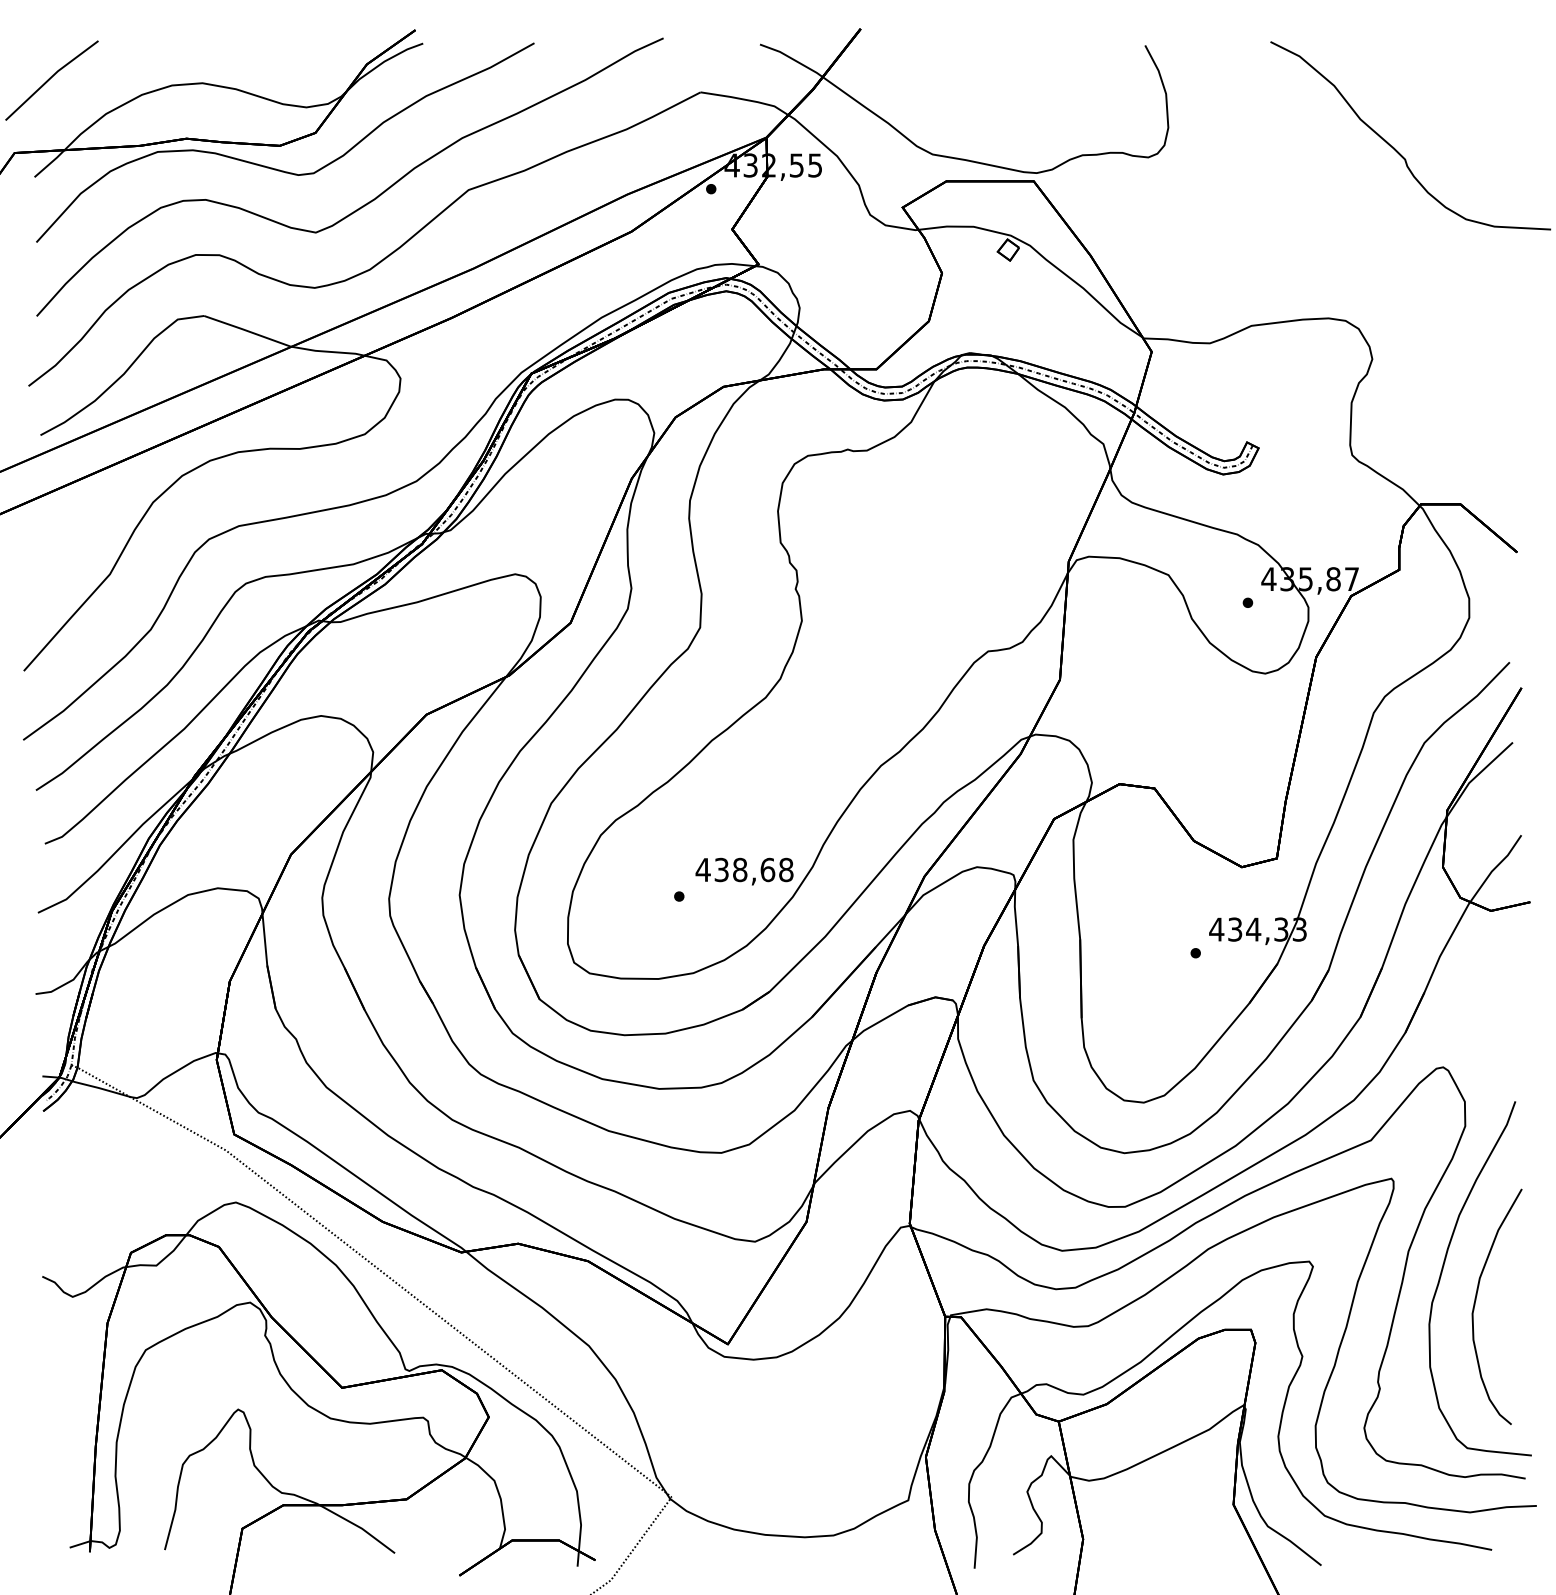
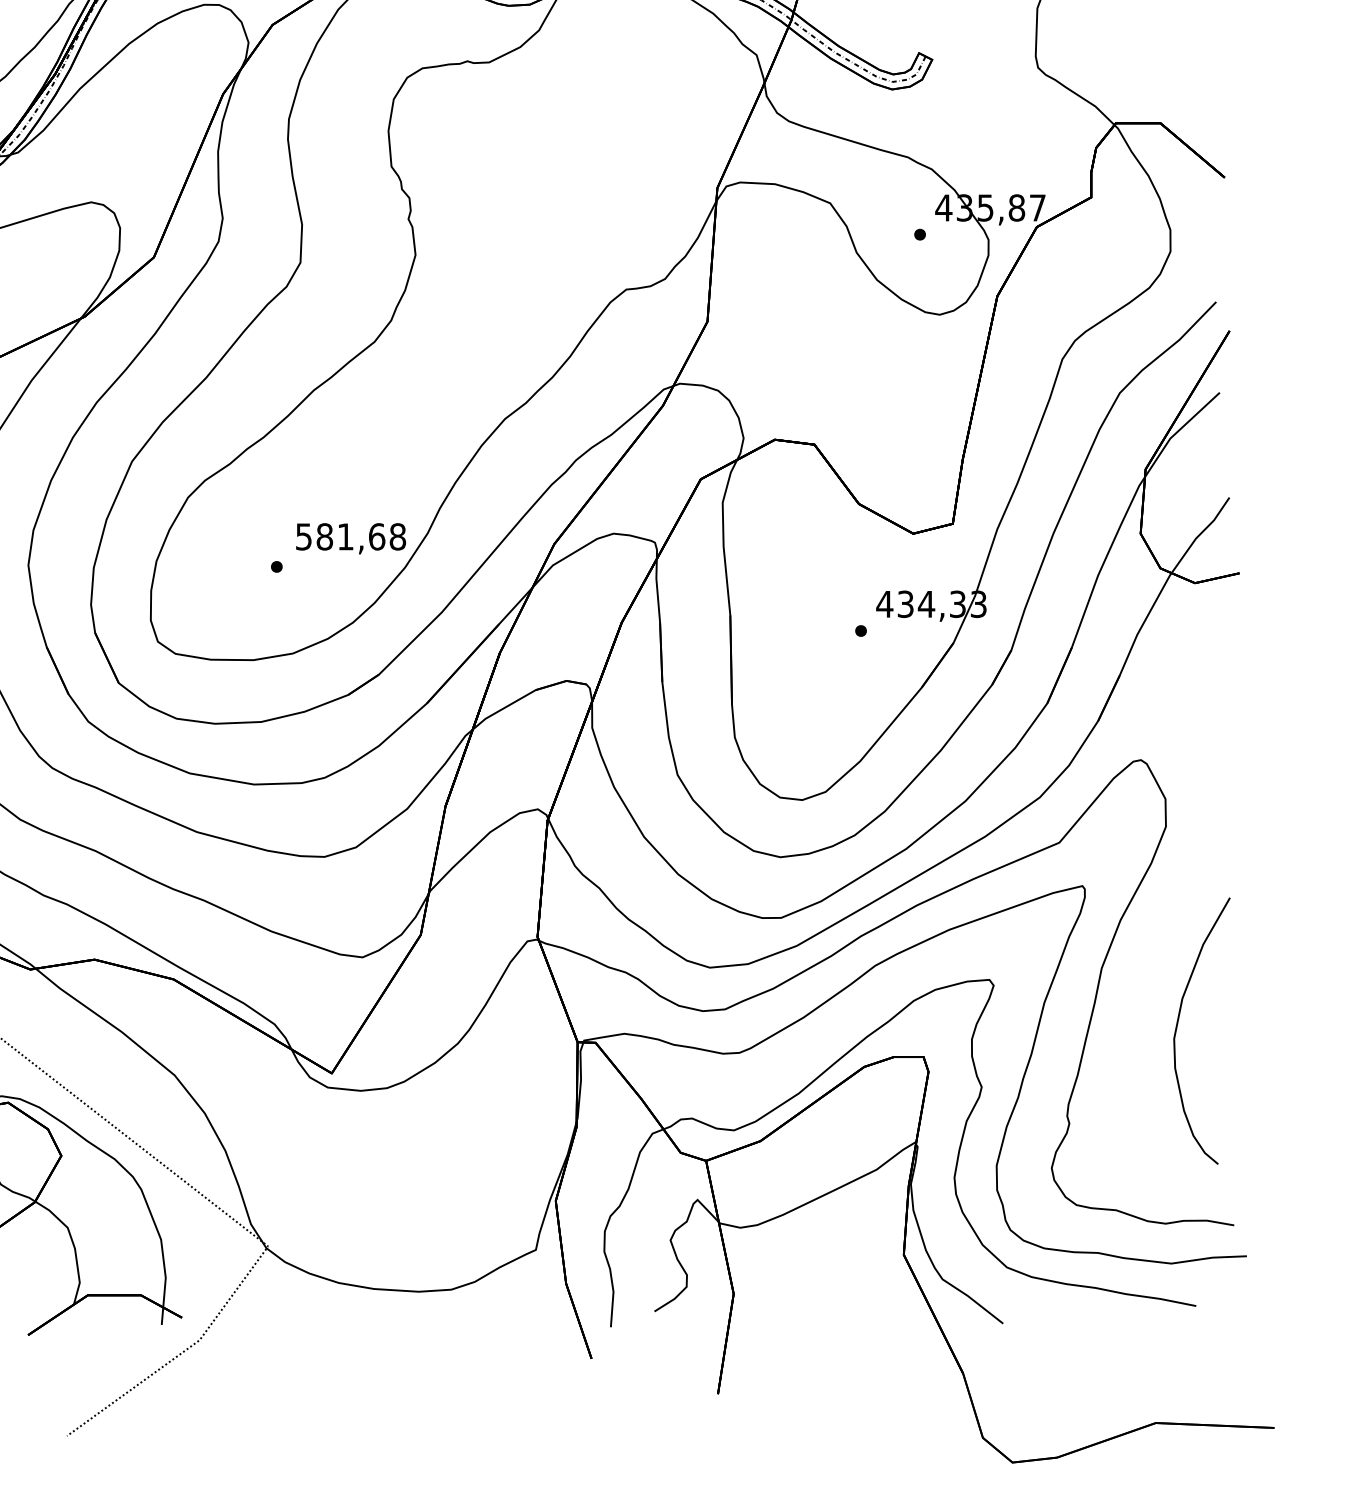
text: (721, 869) -> (324, 536), 438,68 -> 581,68
curve: (1443, 1269) -> (1141, 988), removed

